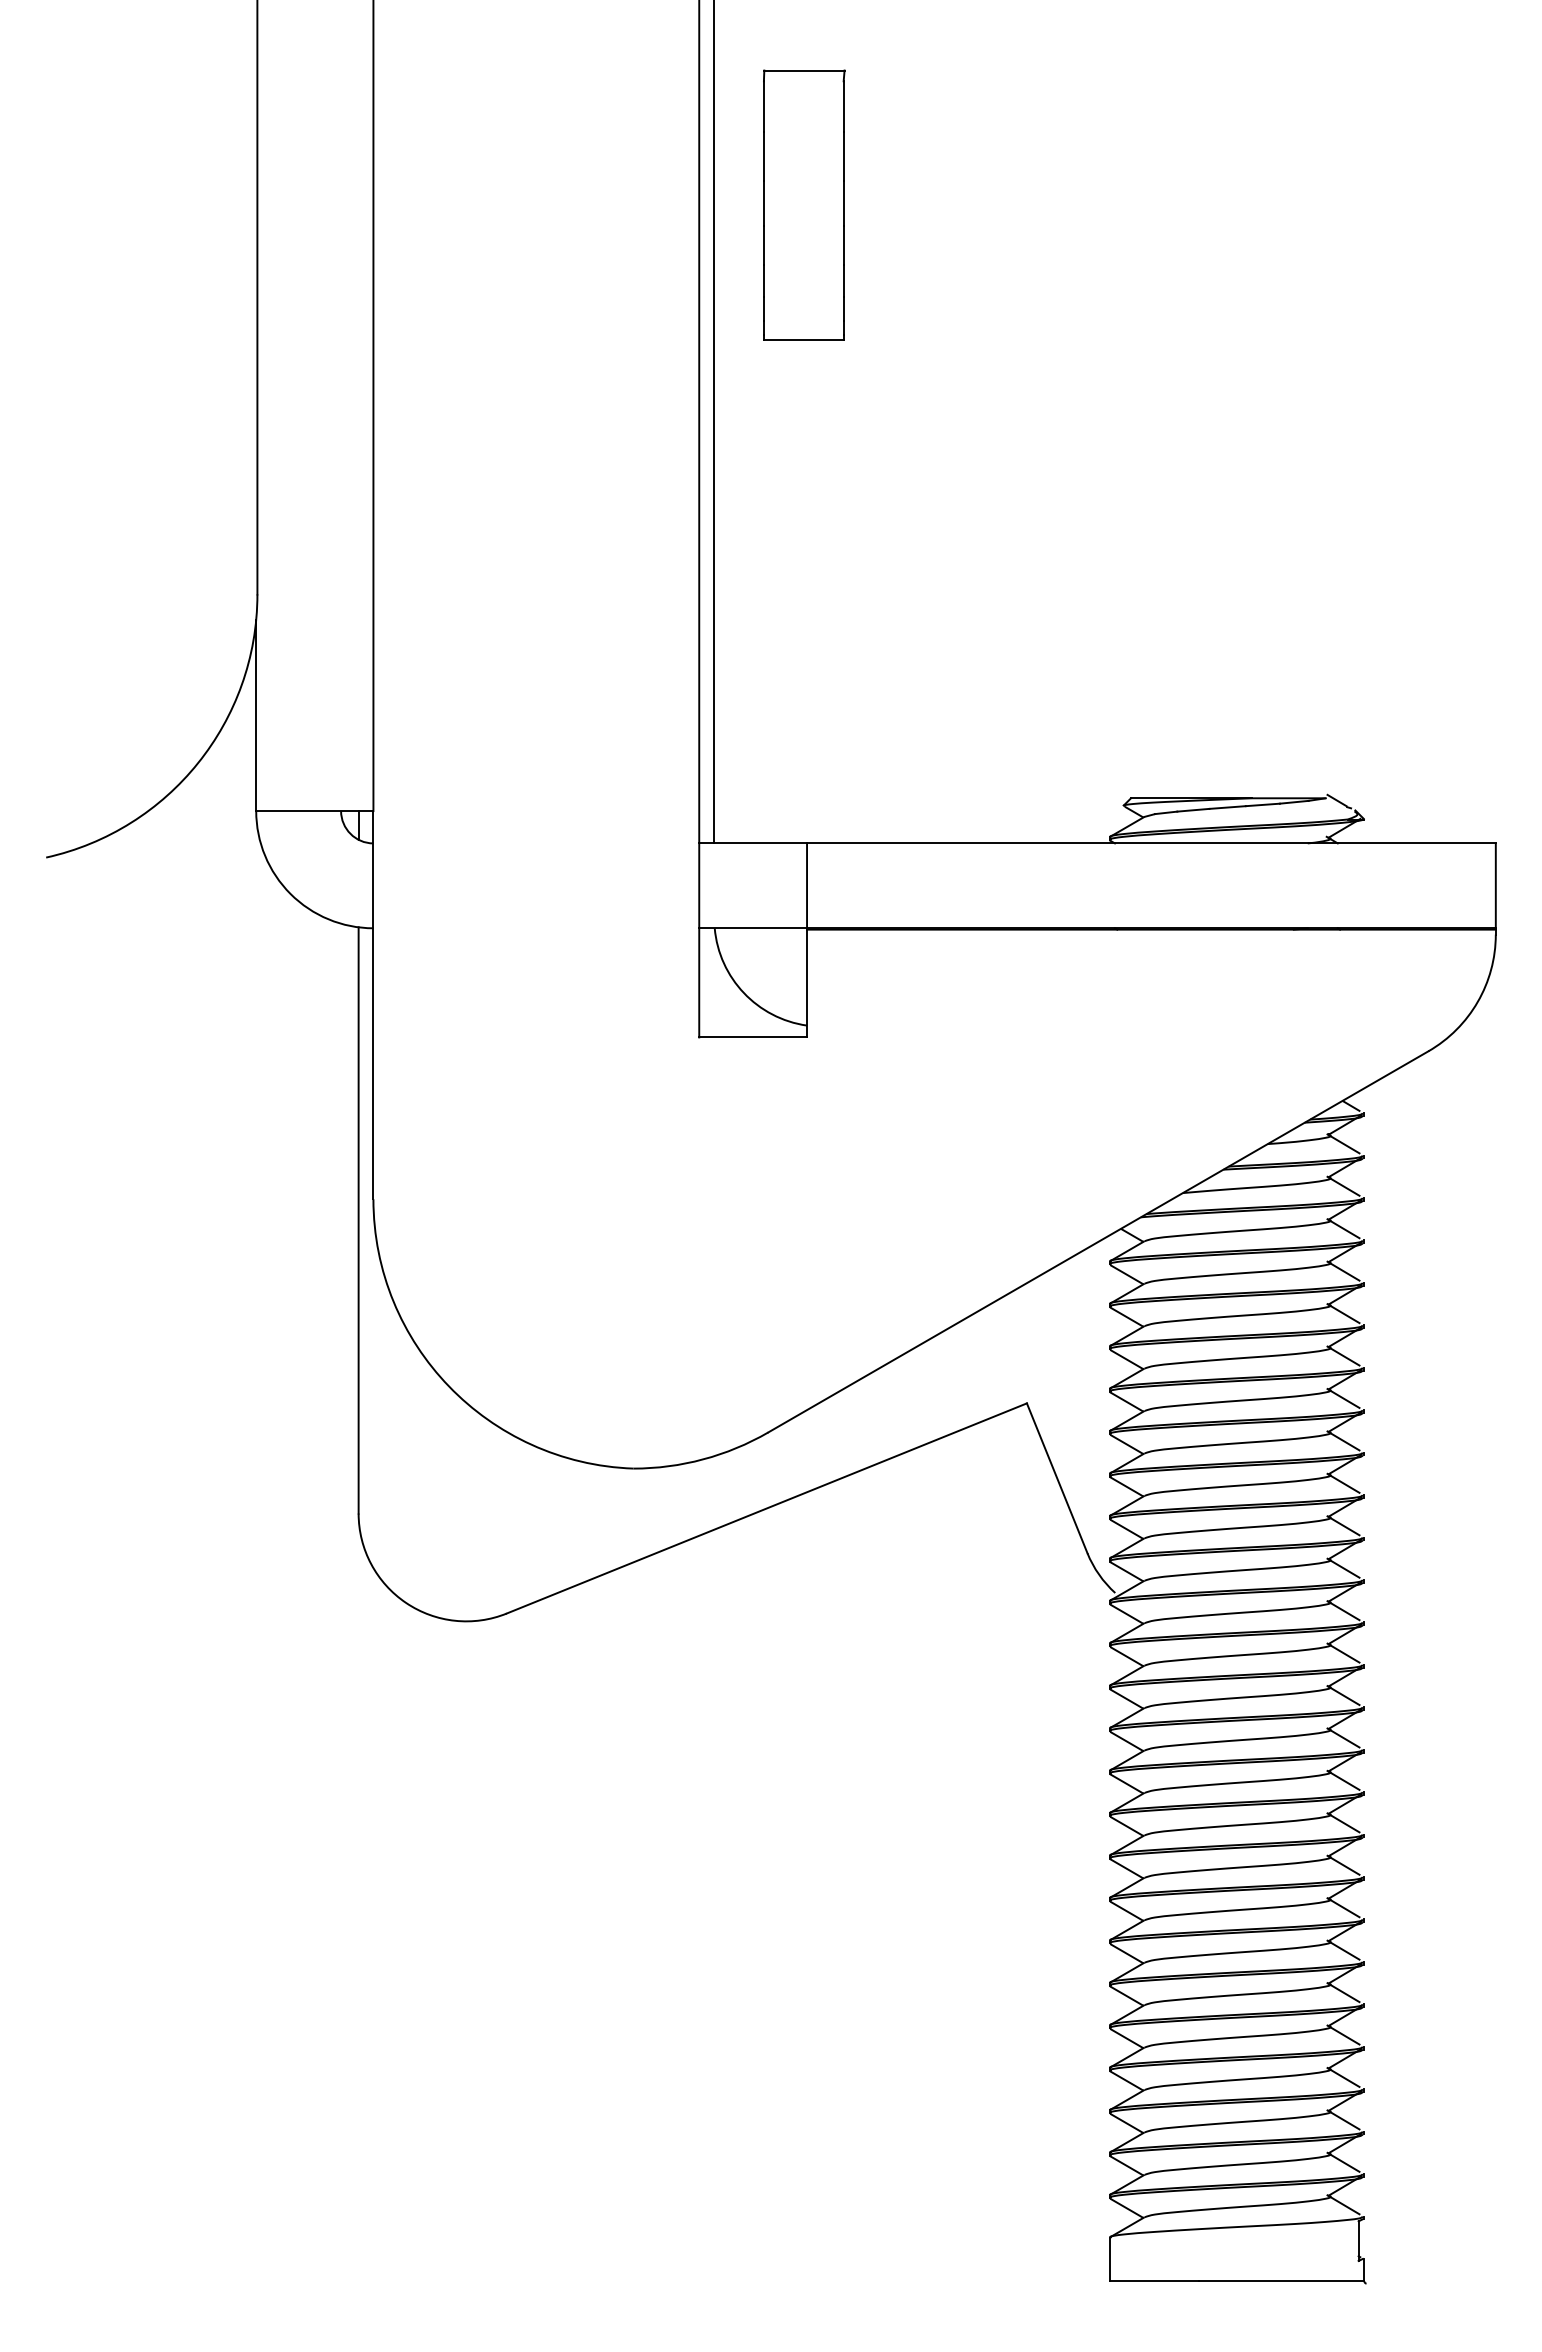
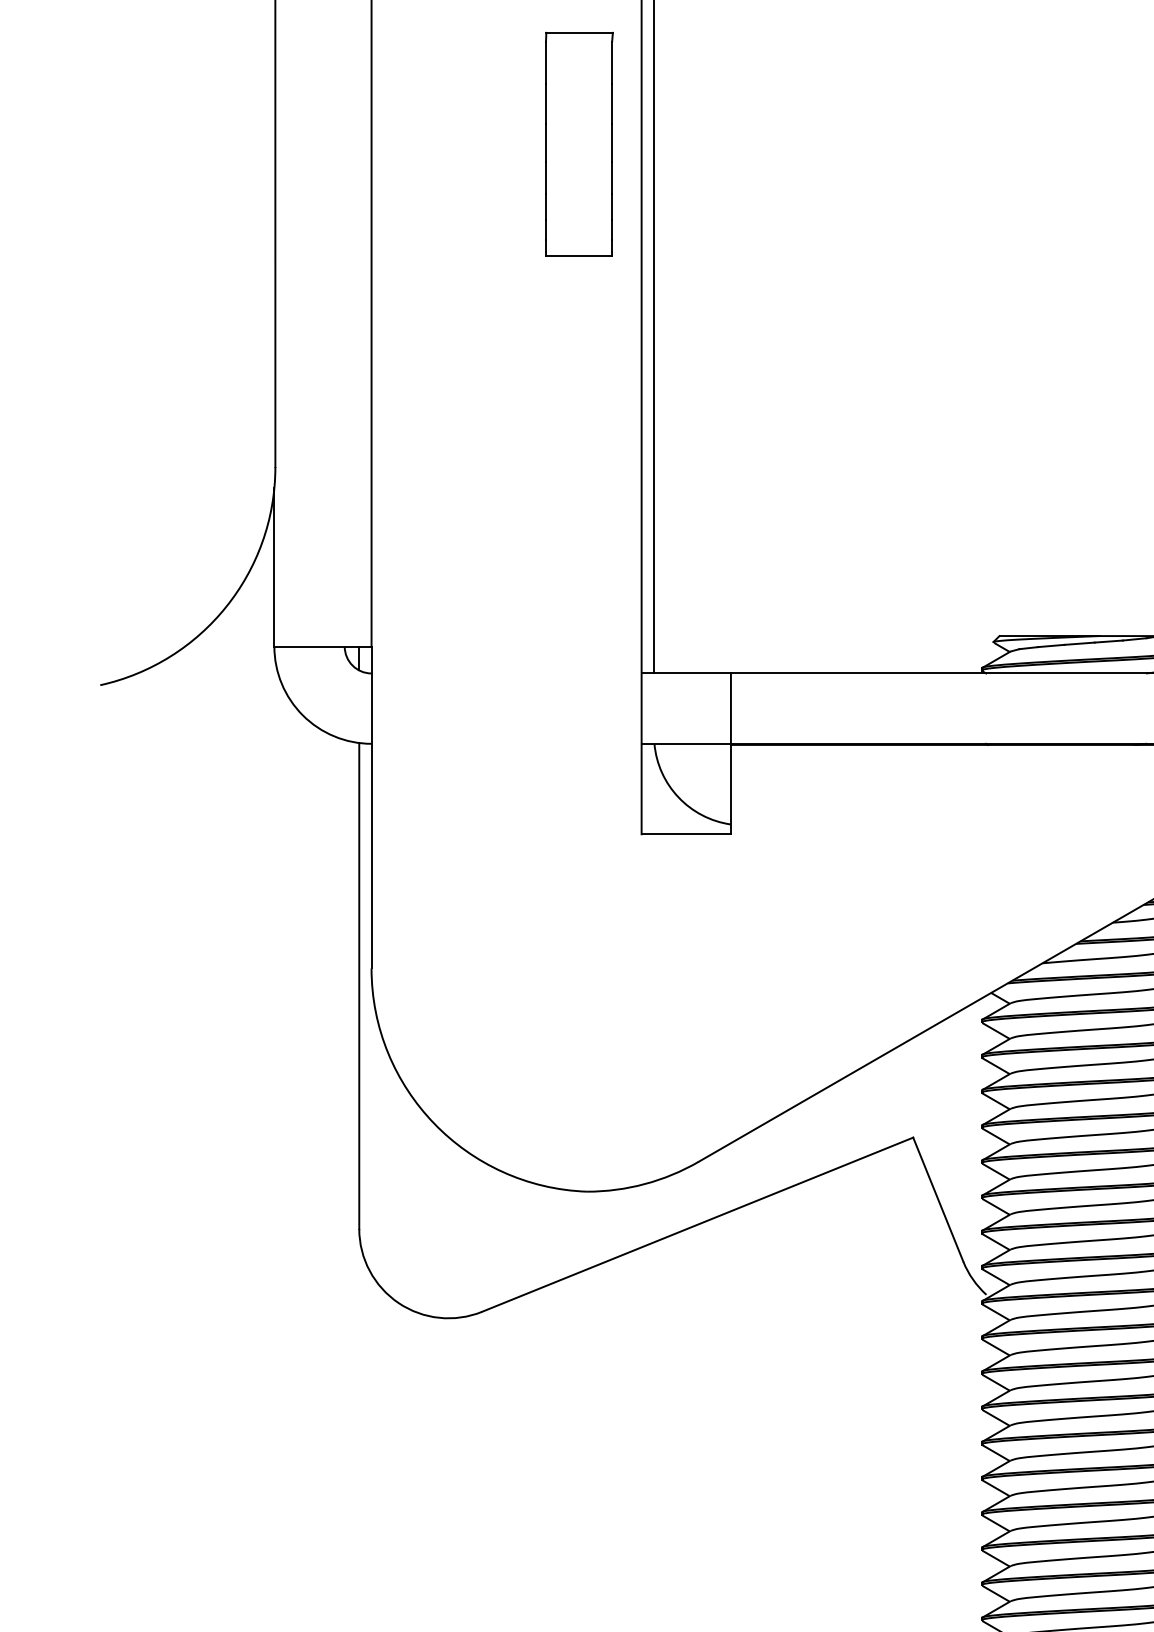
part: (804, 204) -> (579, 143), moved

